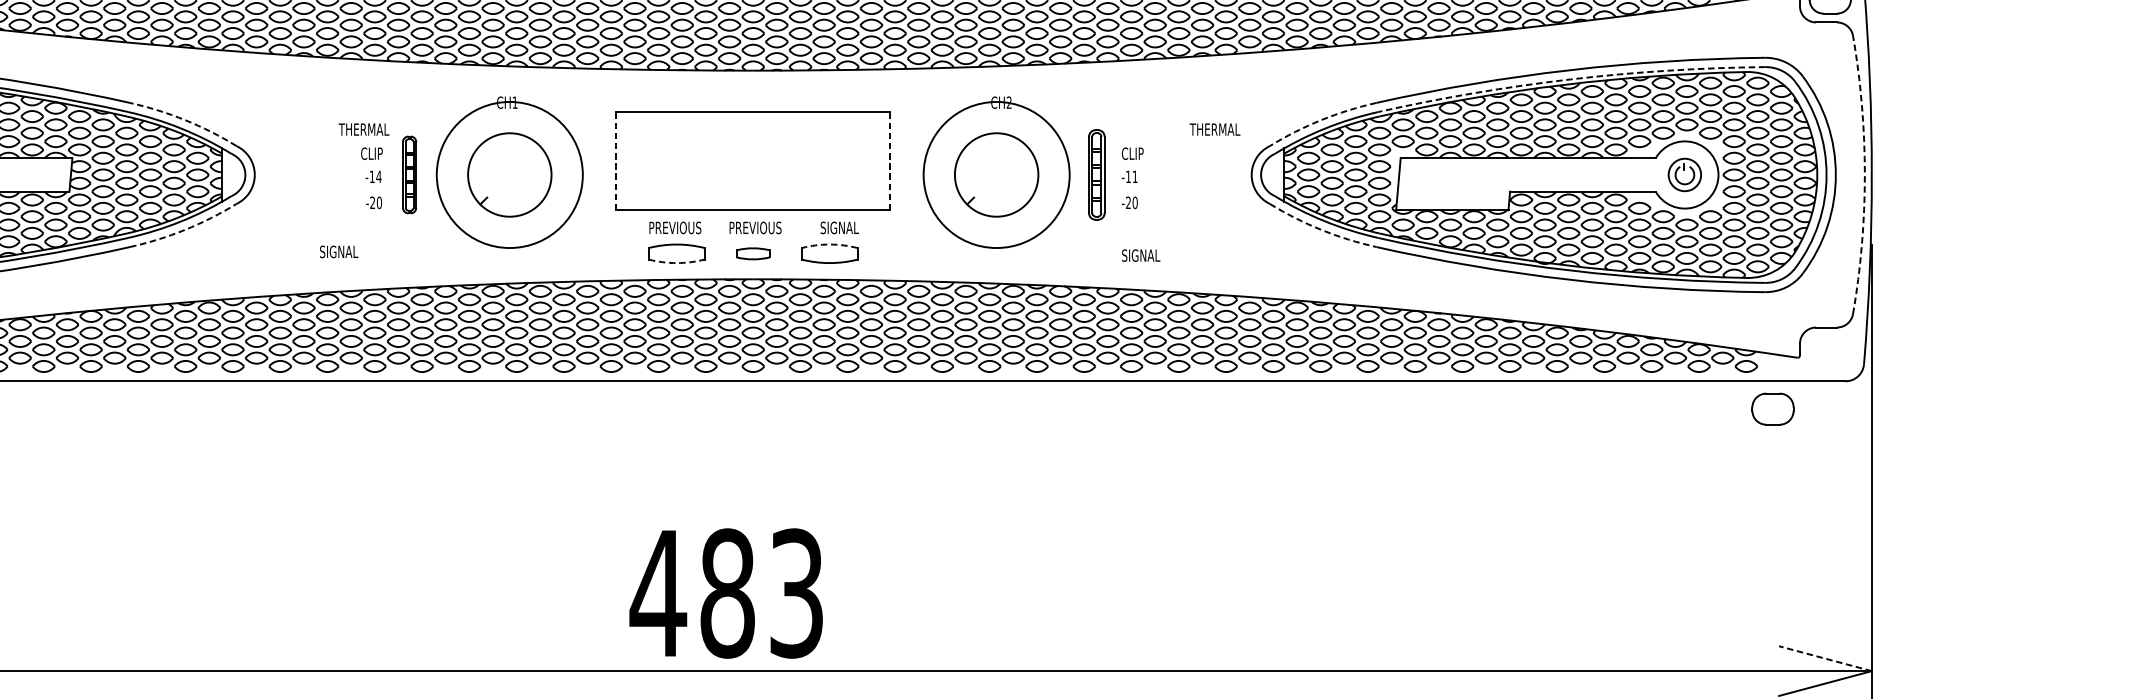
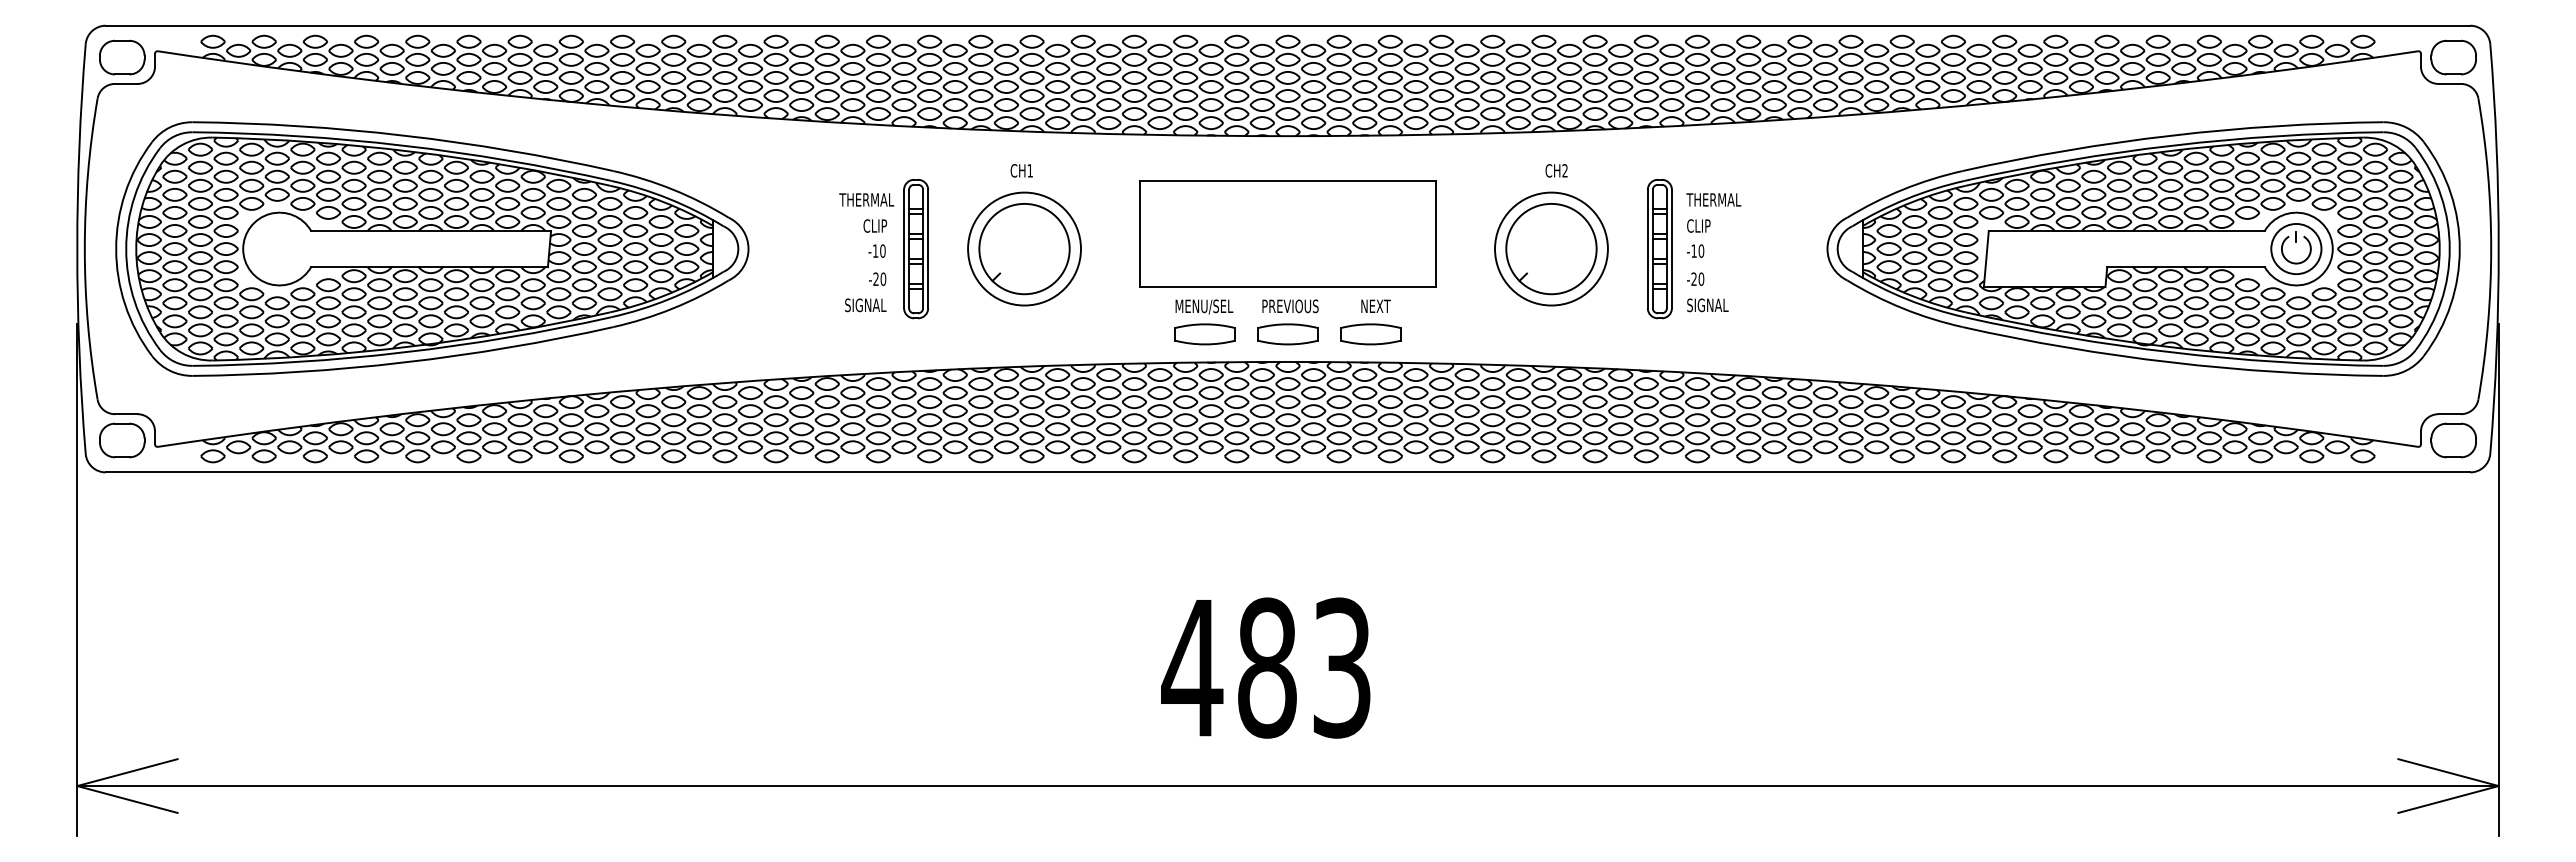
arc: (1570, 79) -> (2172, 145), dashed -> solid
arc: (185, 119) -> (673, 189), dashed -> solid
arc: (1320, 119) -> (1902, 189), dashed -> solid
text: (1214, 129) -> (1713, 199), moved
line: (616, 161) -> (1139, 234), dashed -> solid
line: (890, 161) -> (1436, 234), dashed -> solid
part: (409, 174) -> (915, 248), size x1.67
circle: (509, 174) -> (1024, 248), size x0.71
circle: (996, 174) -> (1551, 248), size x0.71
part: (1096, 174) -> (1659, 248), size x1.43
part: (1684, 174) -> (2296, 248), size x1.43
arc: (1865, 175) -> (2491, 249), dashed -> solid
text: (378, 176) -> (882, 250), -14 -> -10
text: (1135, 176) -> (1701, 250), -11 -> -10
text: (676, 228) -> (1204, 306), PREVIOUS -> MENU/SEL
text: (839, 228) -> (1381, 306), SIGNAL -> NEXT
arc: (185, 229) -> (673, 308), dashed -> solid
arc: (1320, 229) -> (1902, 308), dashed -> solid
arc: (829, 244) -> (1370, 324), dashed -> solid
text: (338, 252) -> (865, 305), moved
part: (752, 253) -> (1287, 334), size x1.67
text: (1140, 255) -> (1707, 305), moved
arc: (677, 263) -> (1205, 344), dashed -> solid
part: (1772, 409) -> (2453, 440), moved
text: (725, 592) -> (1265, 667), moved
line: (1825, 658) -> (2448, 772), dashed -> solid

